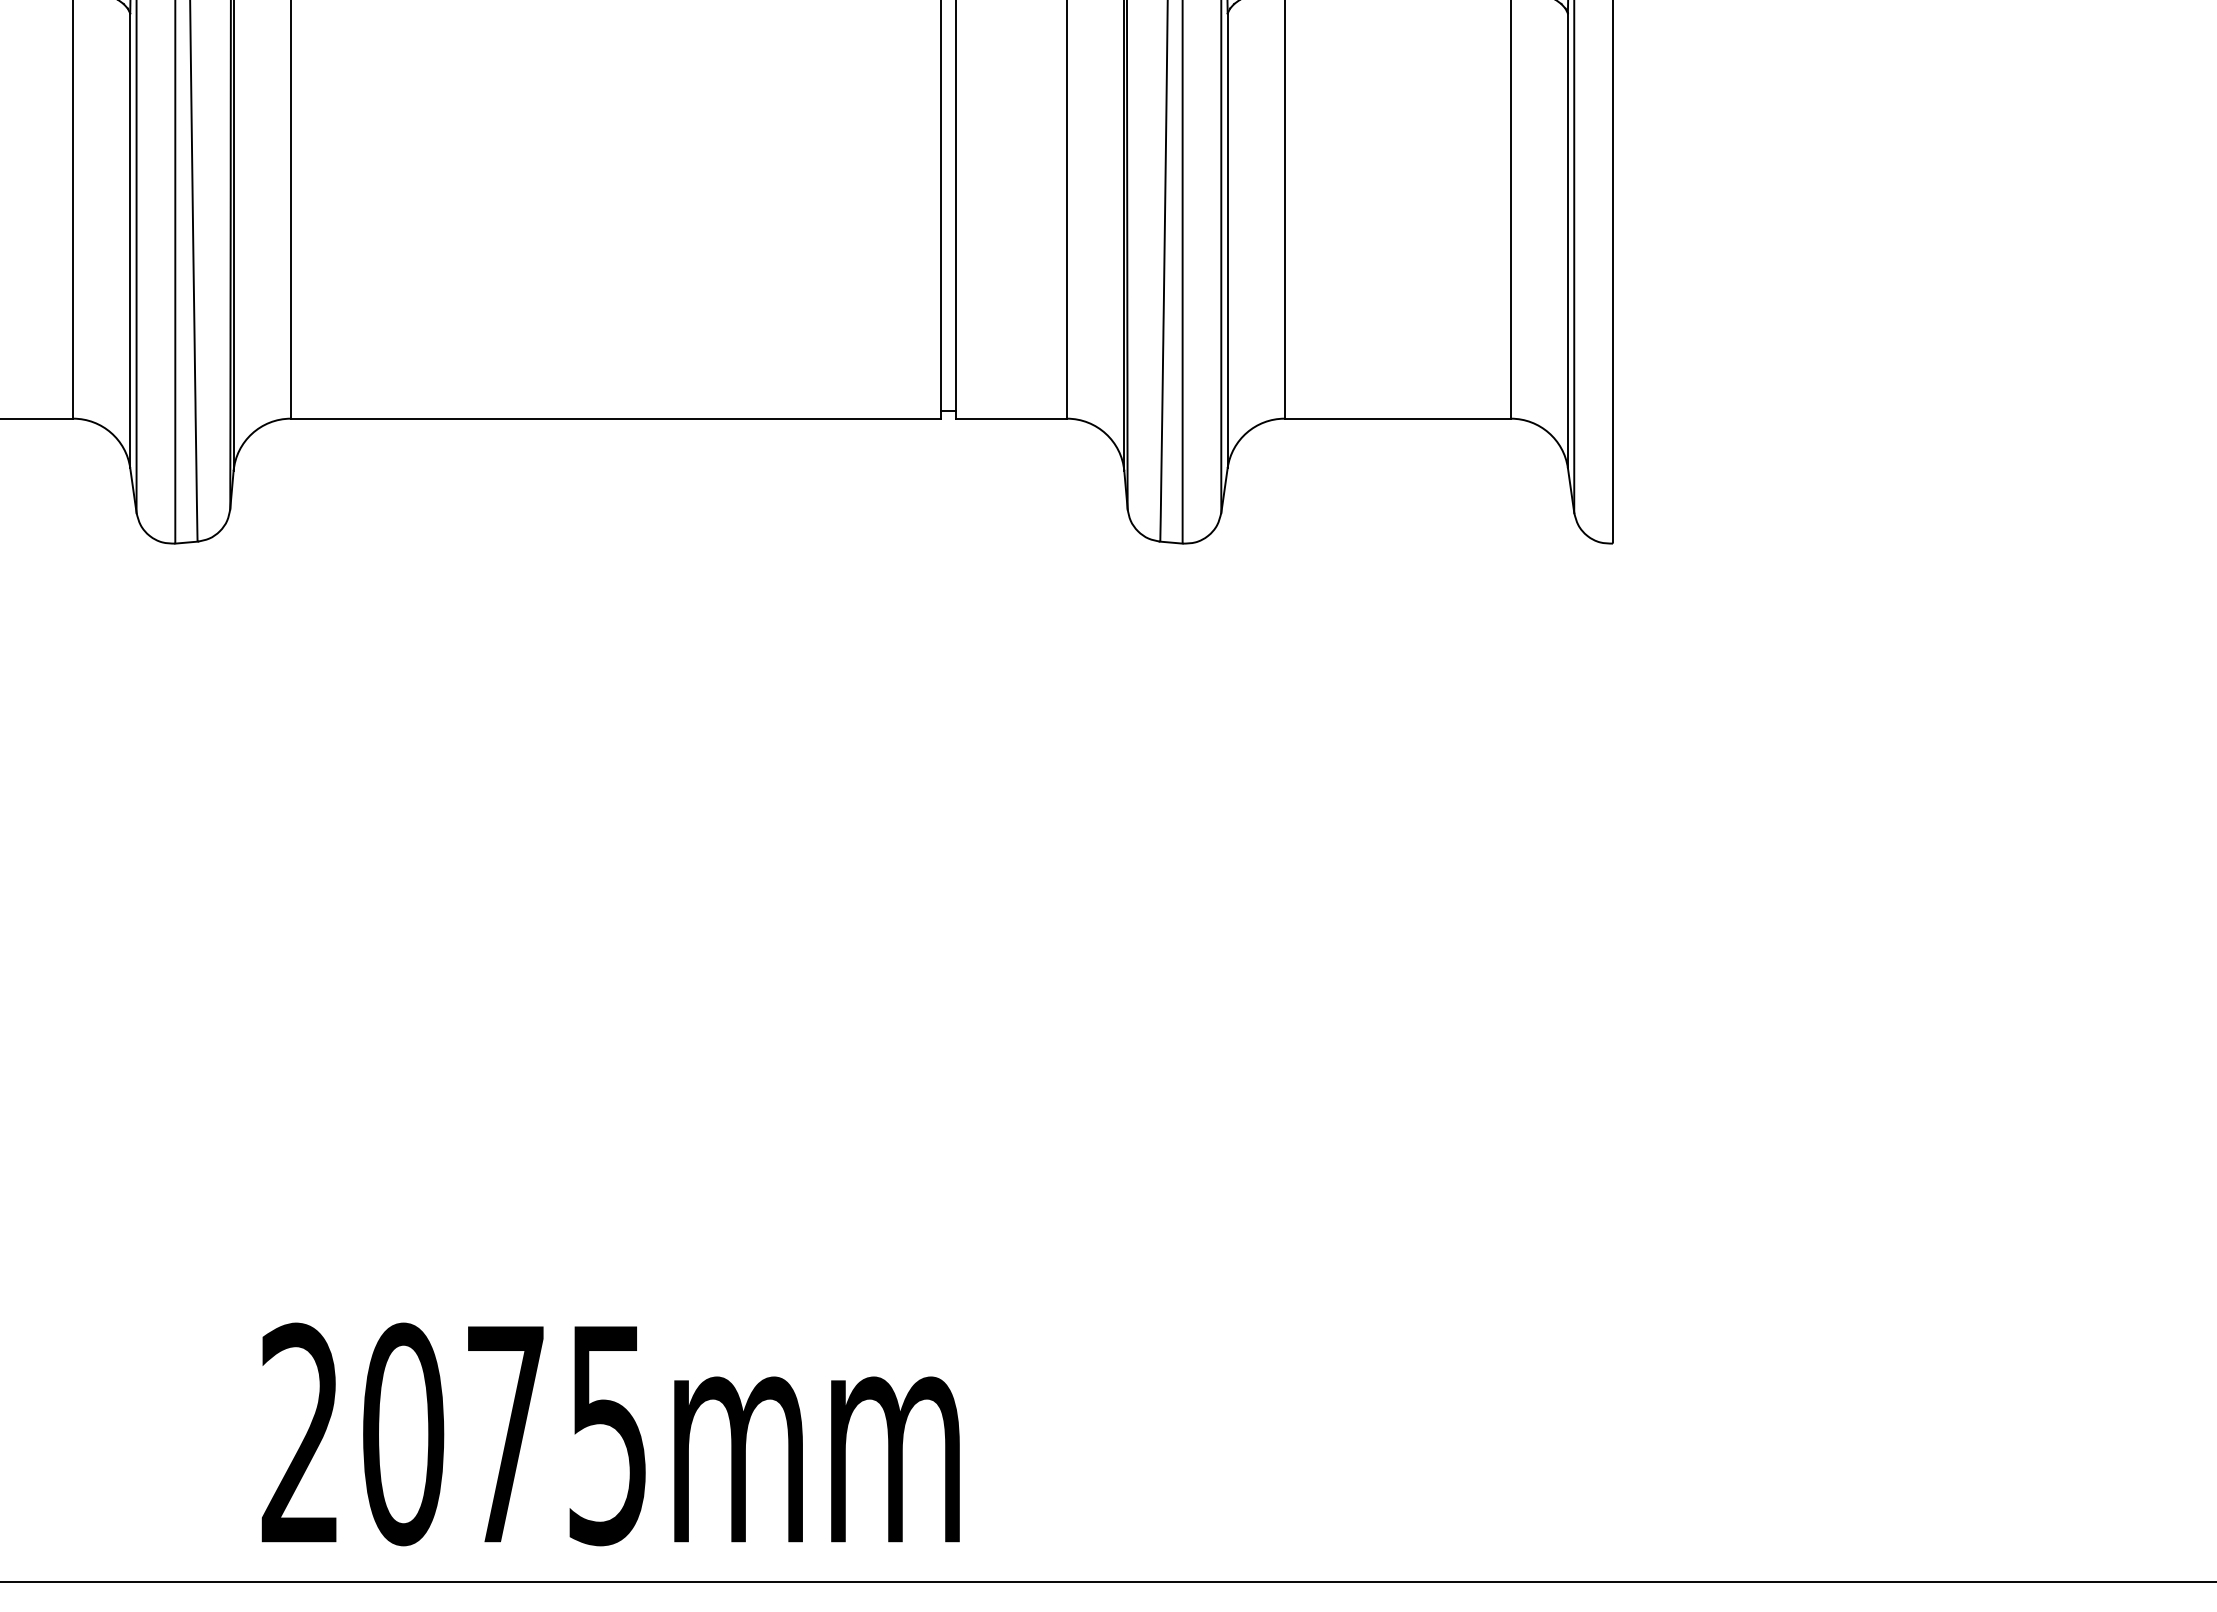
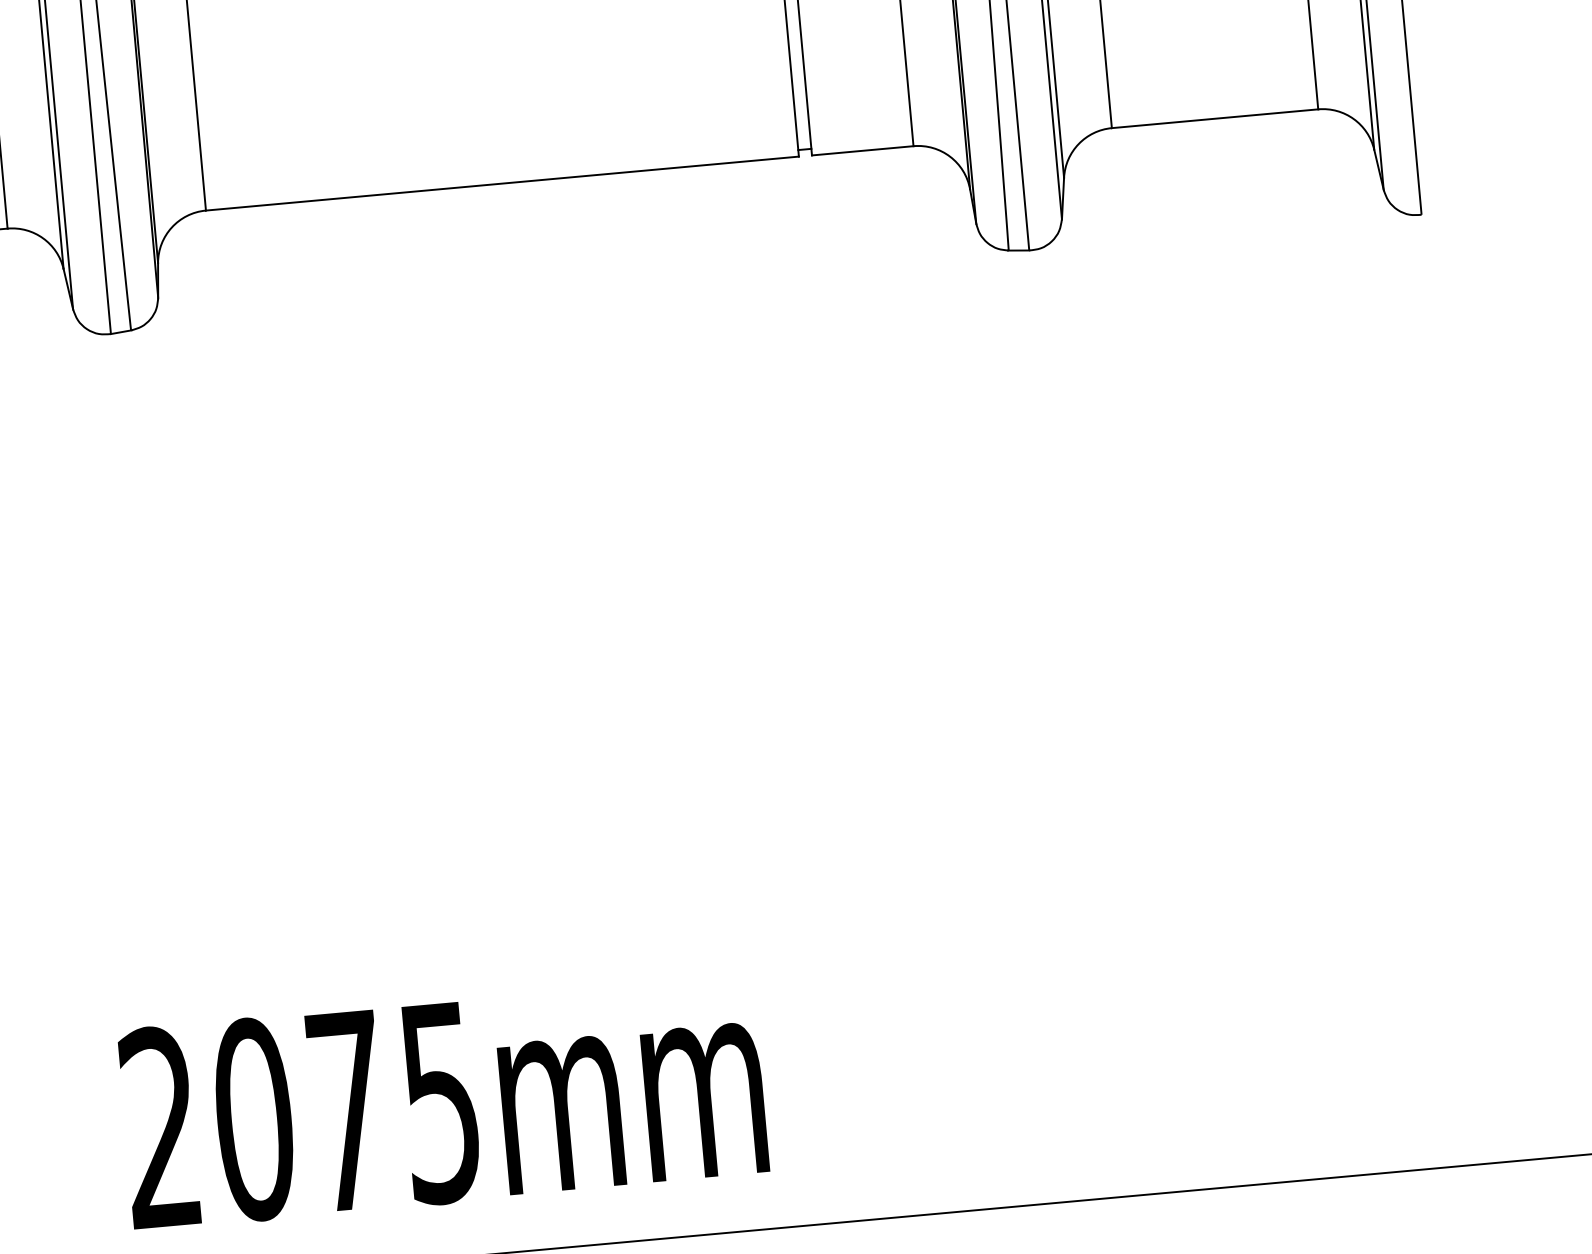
text: (610, 1434) -> (443, 1102), moved

